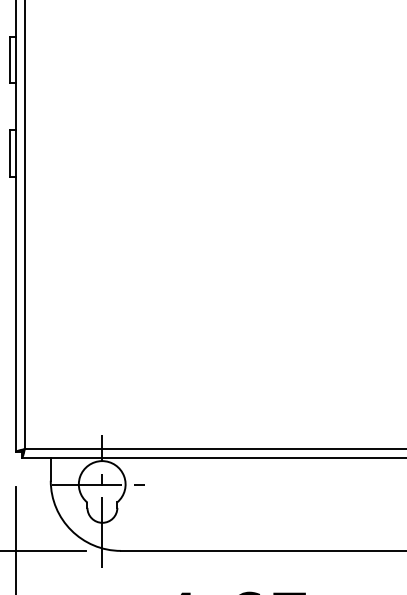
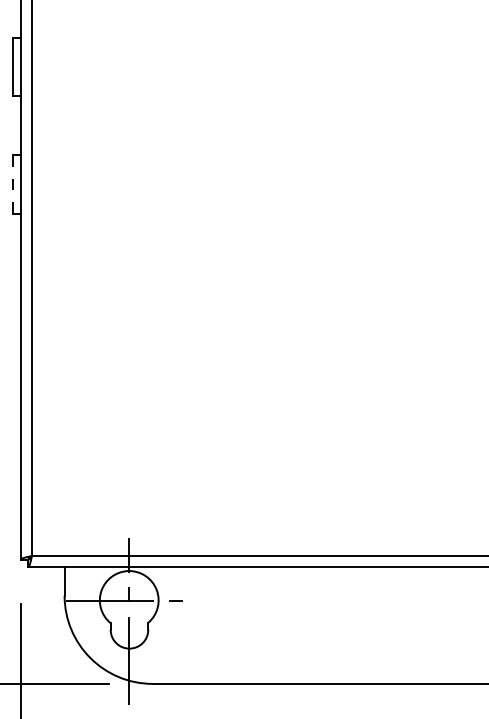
line: (9, 153) -> (12, 184), solid -> dashed

